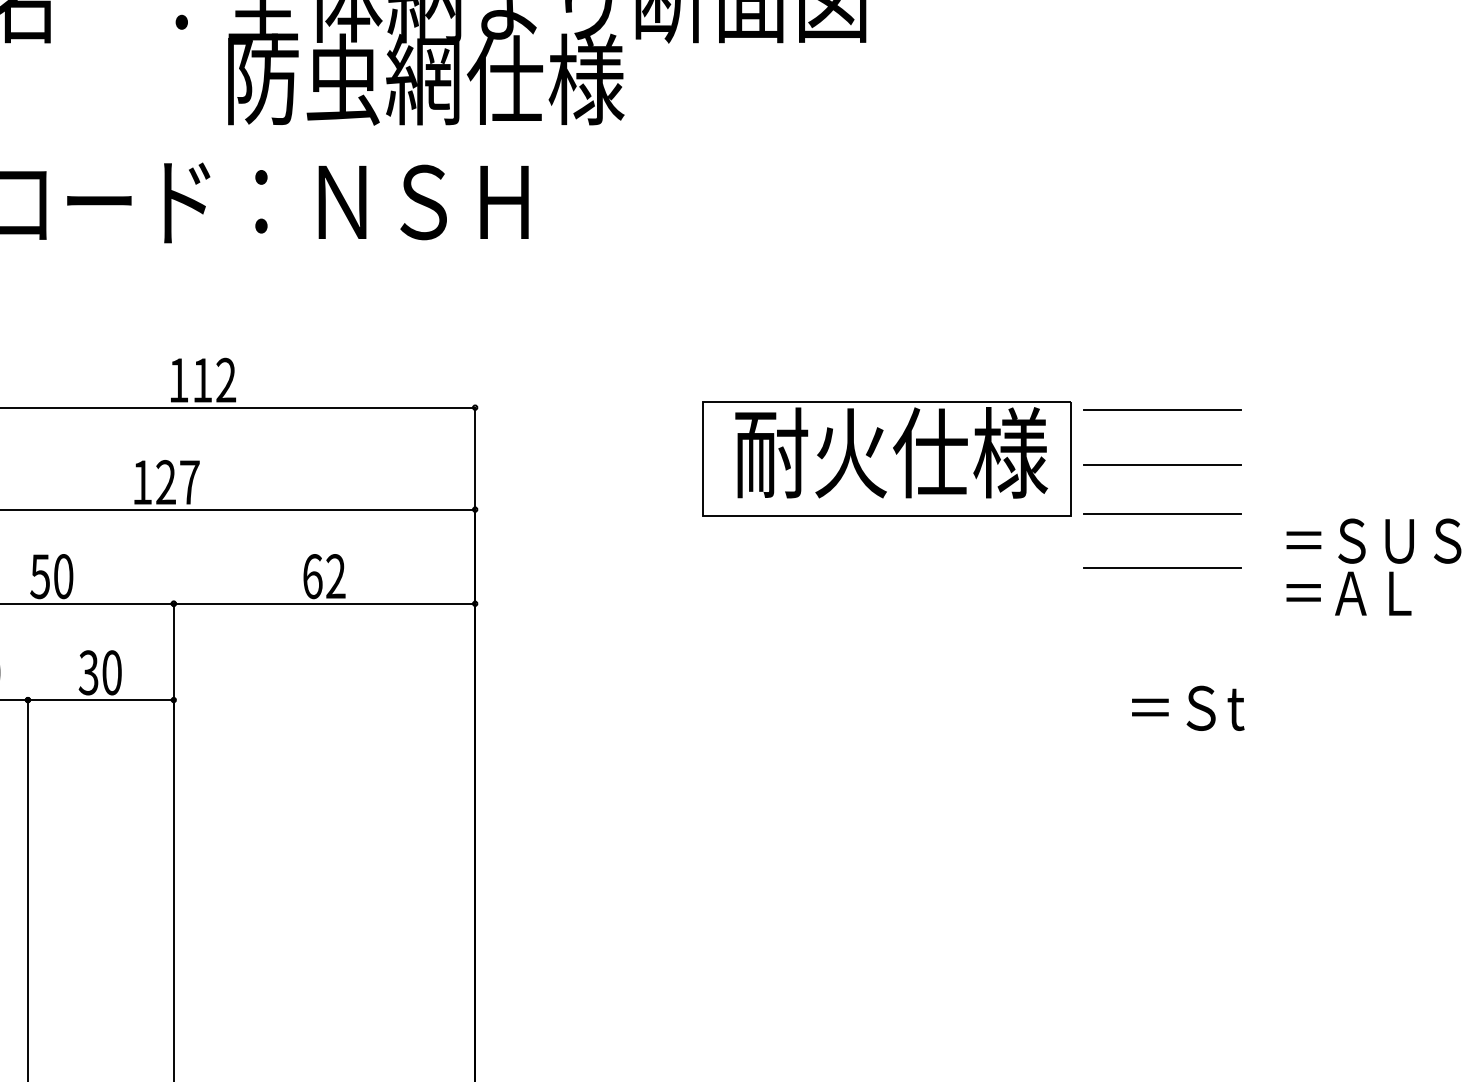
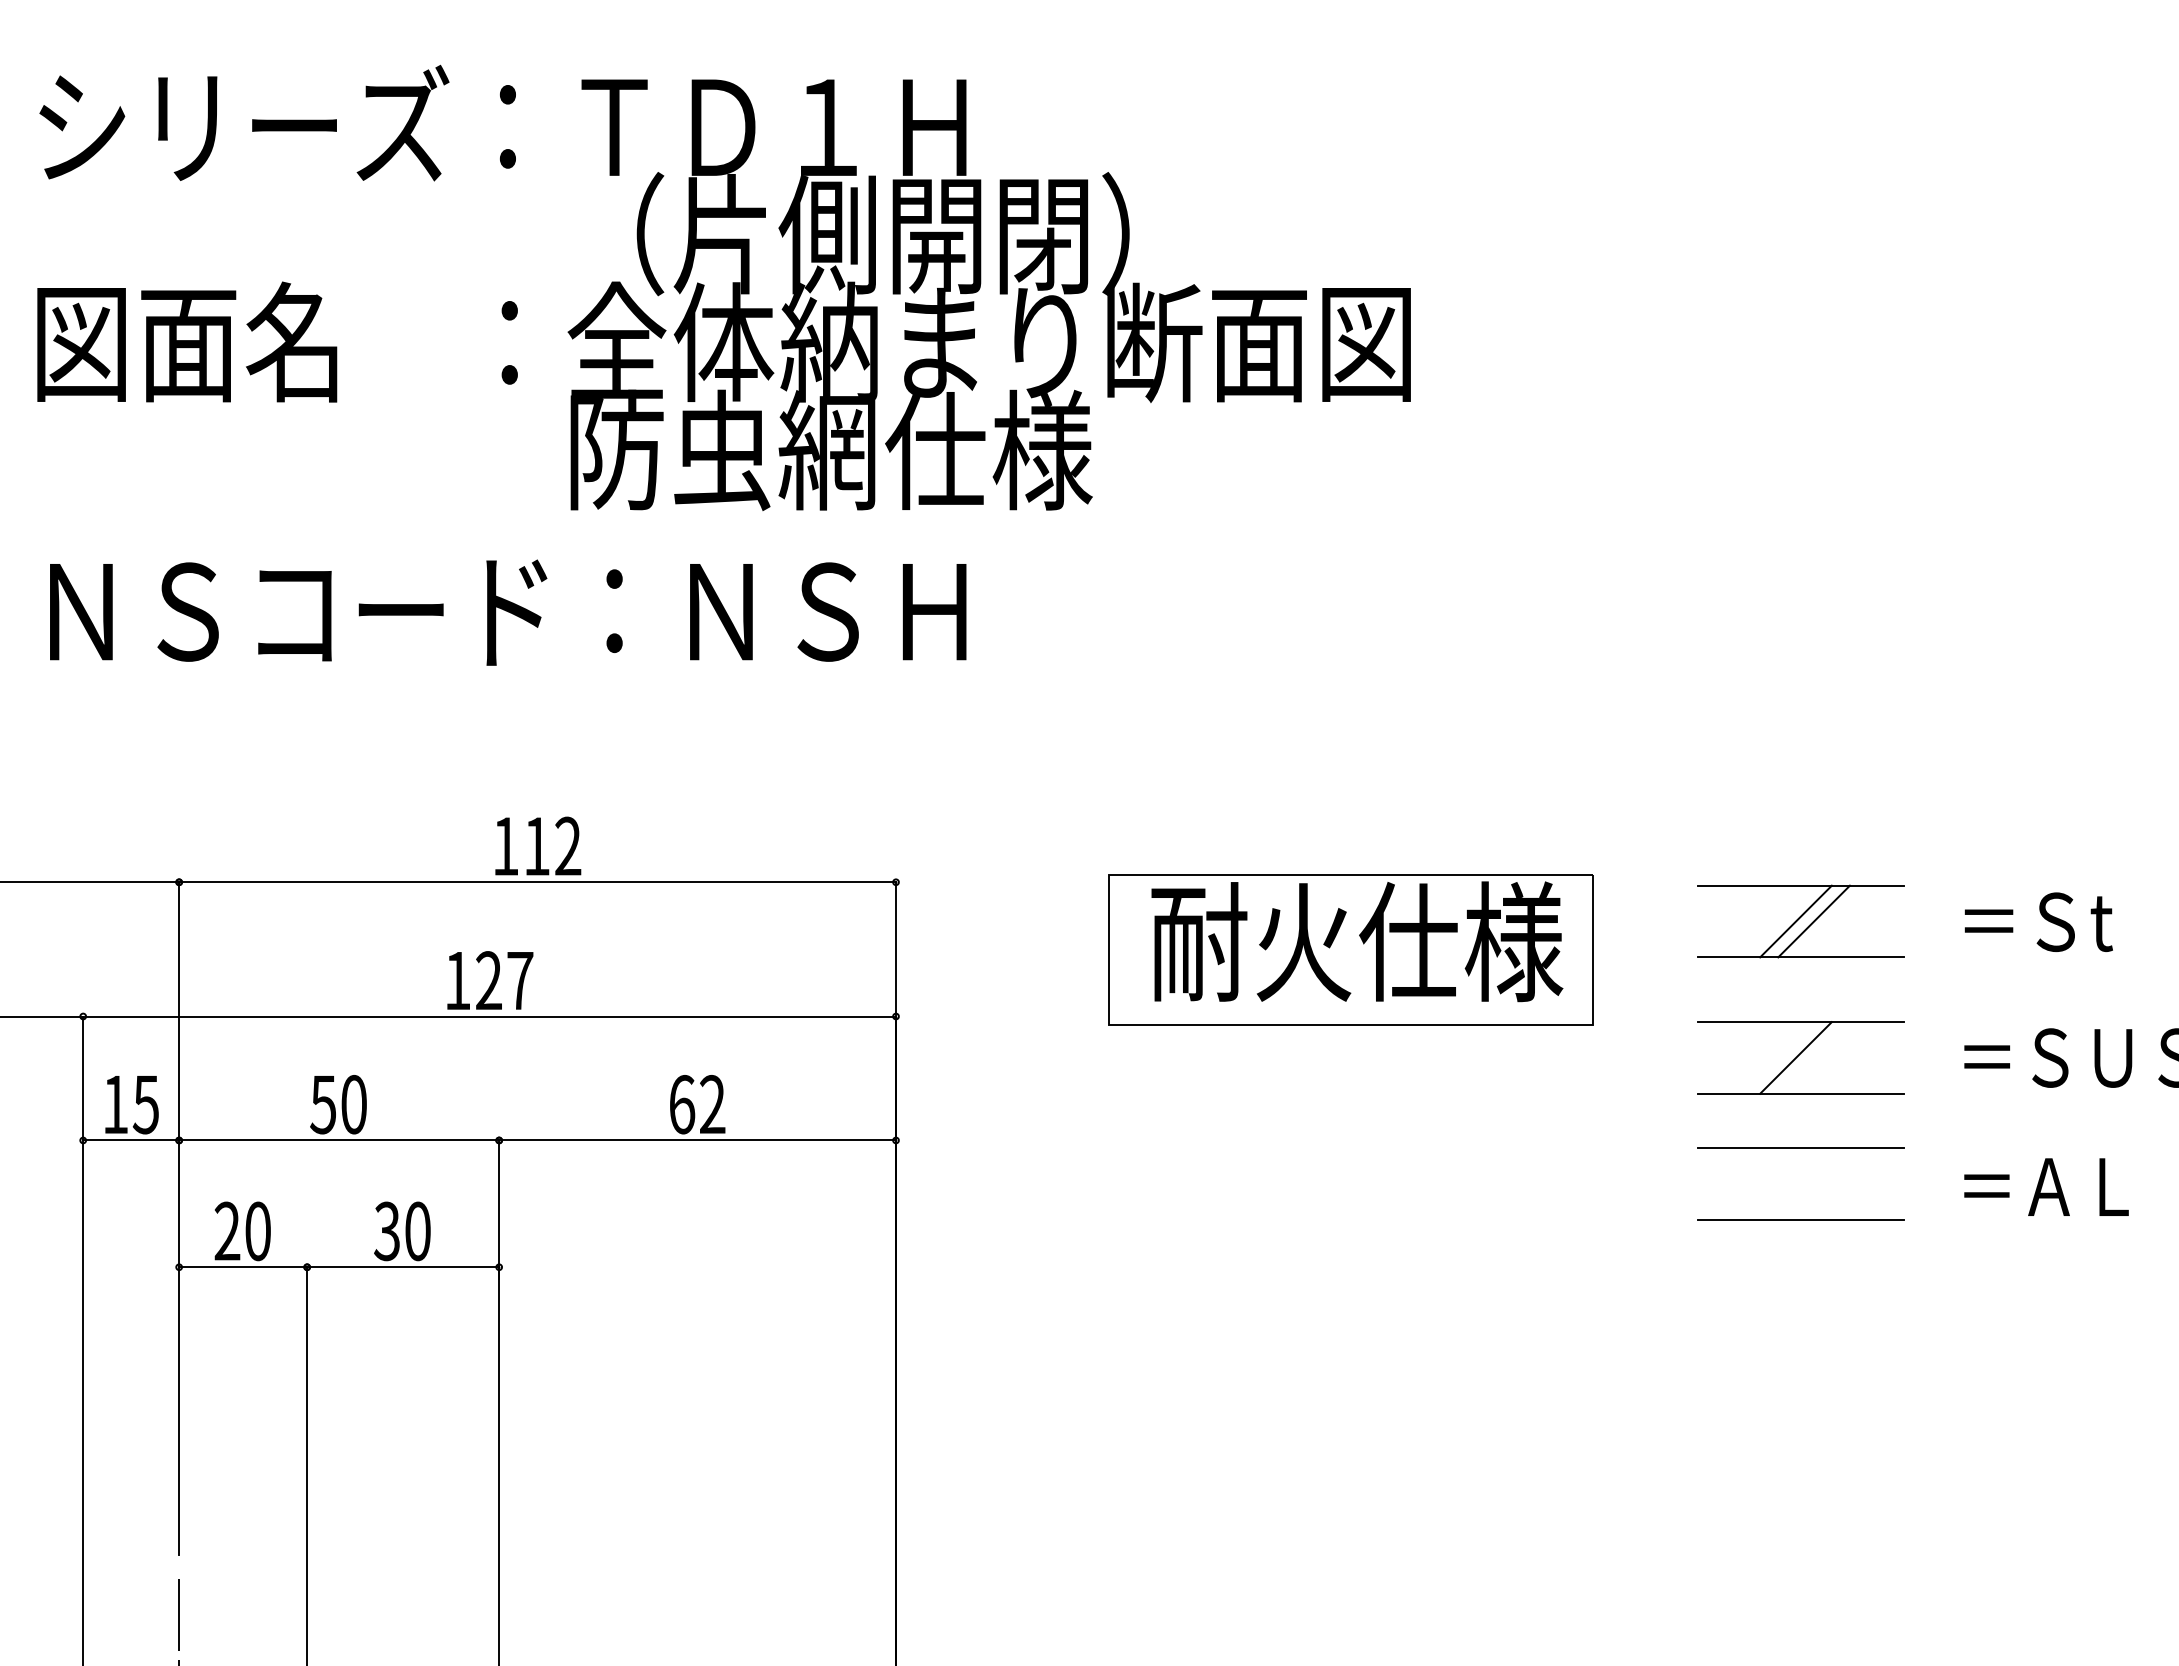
line: (1158, 437) -> (1795, 921), added
line: (1172, 437) -> (1813, 921), added
part: (886, 458) -> (1350, 949), moved
line: (1158, 540) -> (1795, 1057), added
text: (1348, 593) -> (2046, 1186), moved
line: (1162, 609) -> (1800, 1148), added
line: (1162, 664) -> (1800, 1220), added
text: (1187, 707) -> (2038, 921), moved

